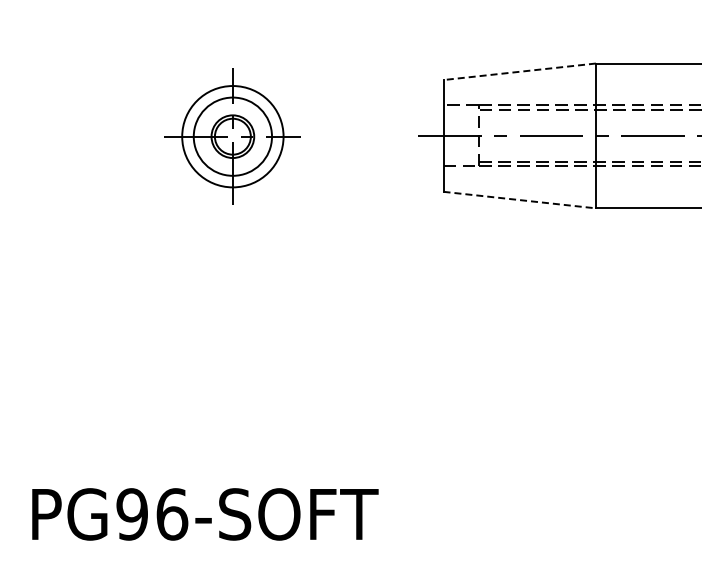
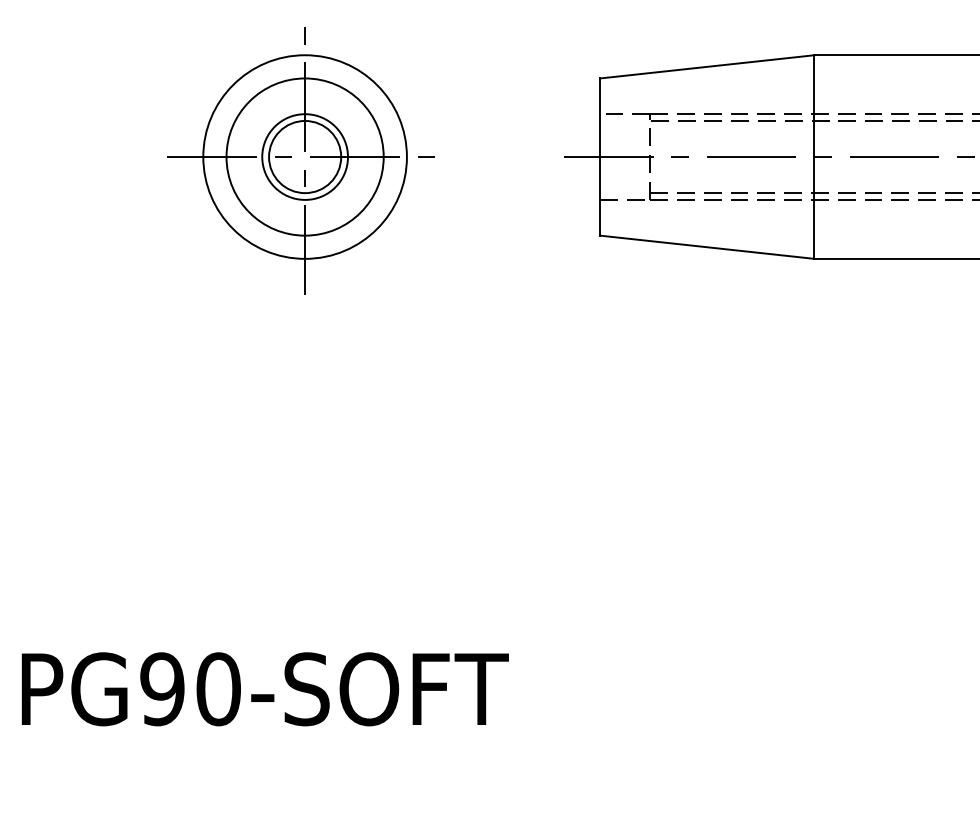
line: (519, 71) -> (707, 66), dashed -> solid
part: (230, 138) -> (300, 160), size x1.43
line: (519, 200) -> (707, 247), dashed -> solid
text: (172, 514) -> (219, 689), PG96-SOFT -> PG90-SOFT

